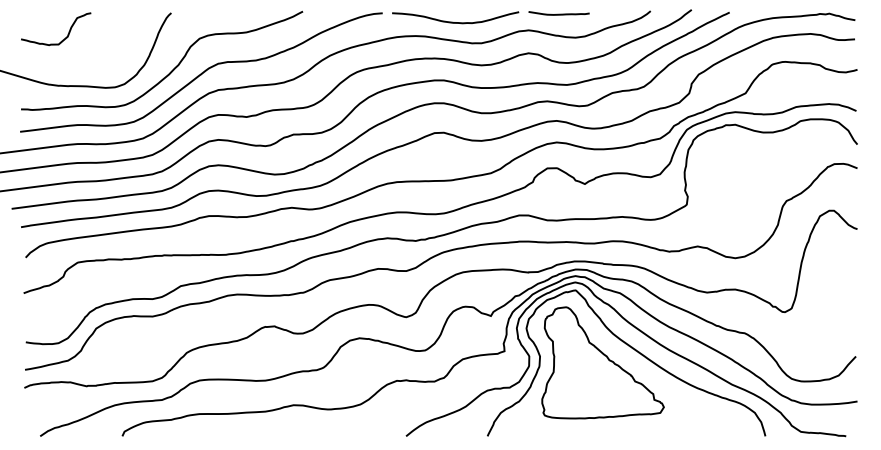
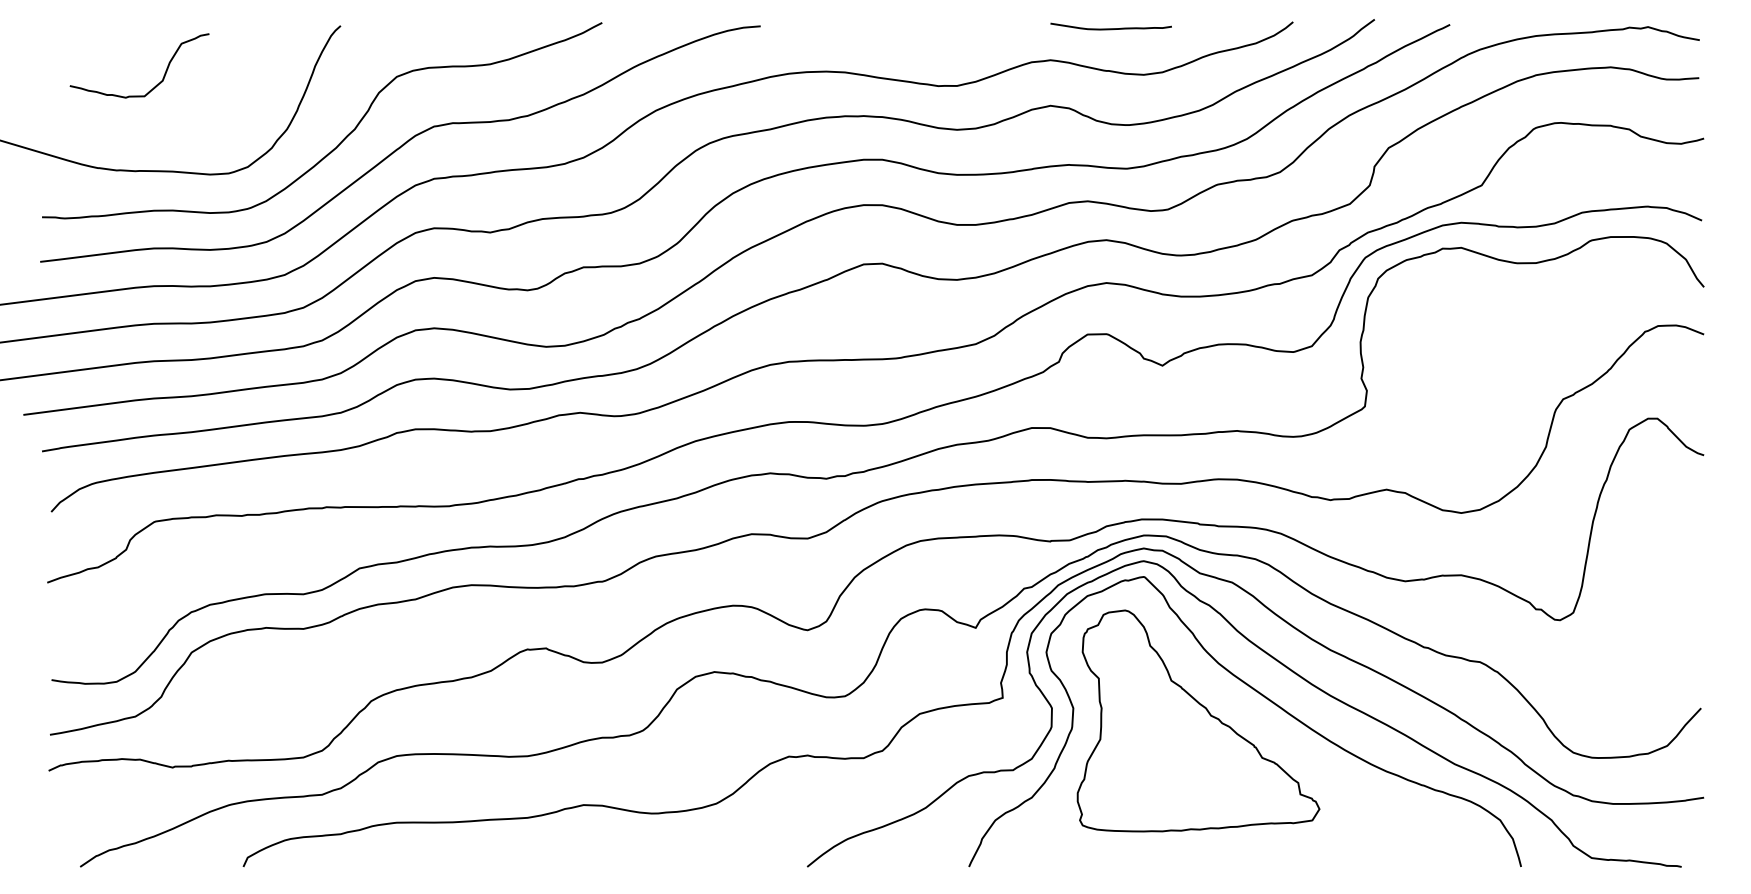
curve: (452, 21) -> (899, 42), removed
curve: (62, 39) -> (152, 86), moved

